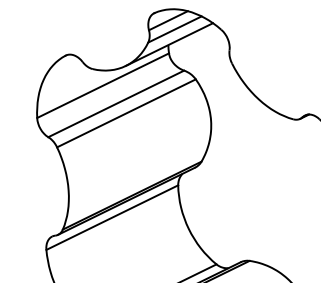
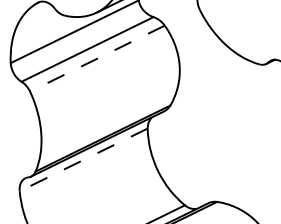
line: (126, 113) -> (97, 58), solid -> dashed
line: (111, 217) -> (82, 159), solid -> dashed

